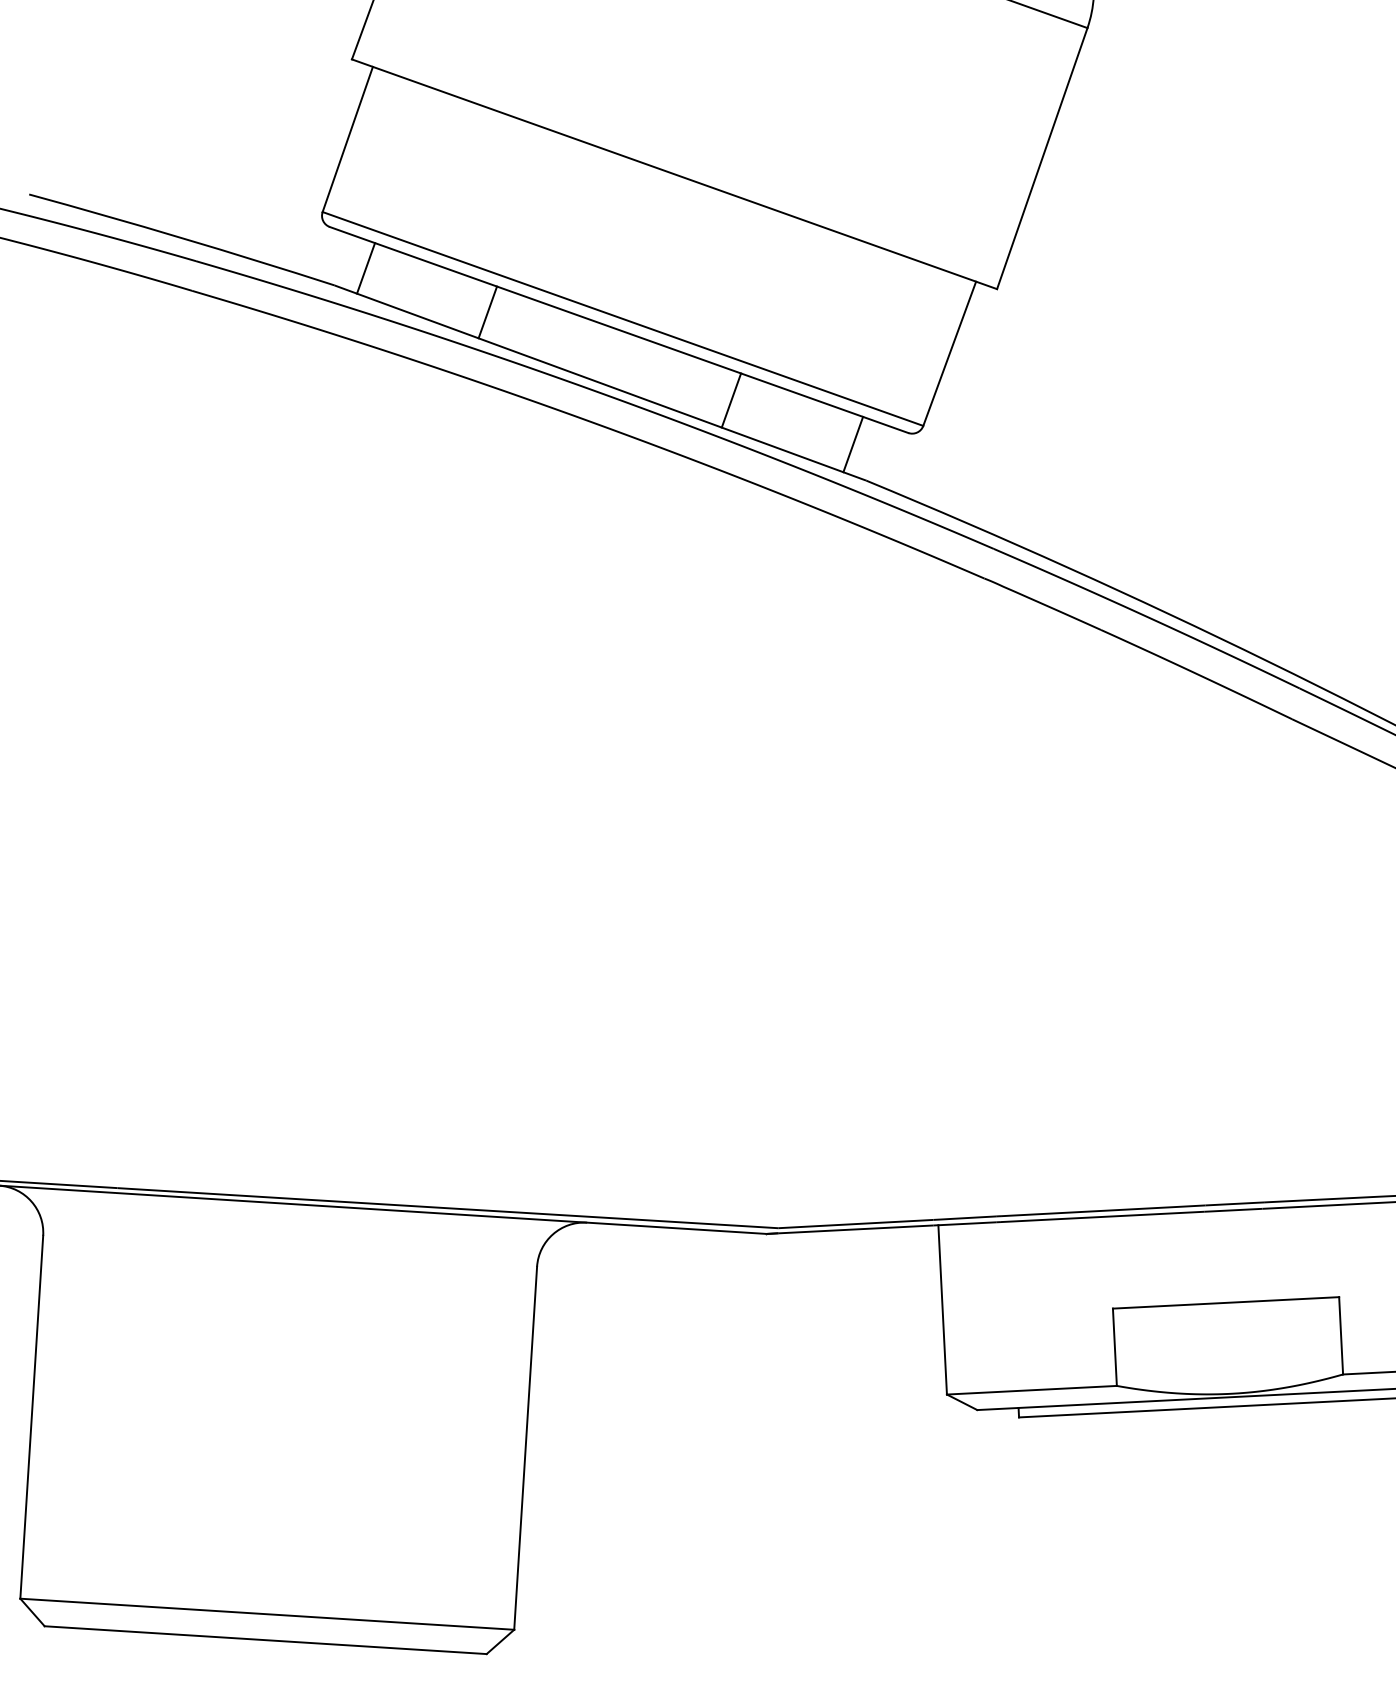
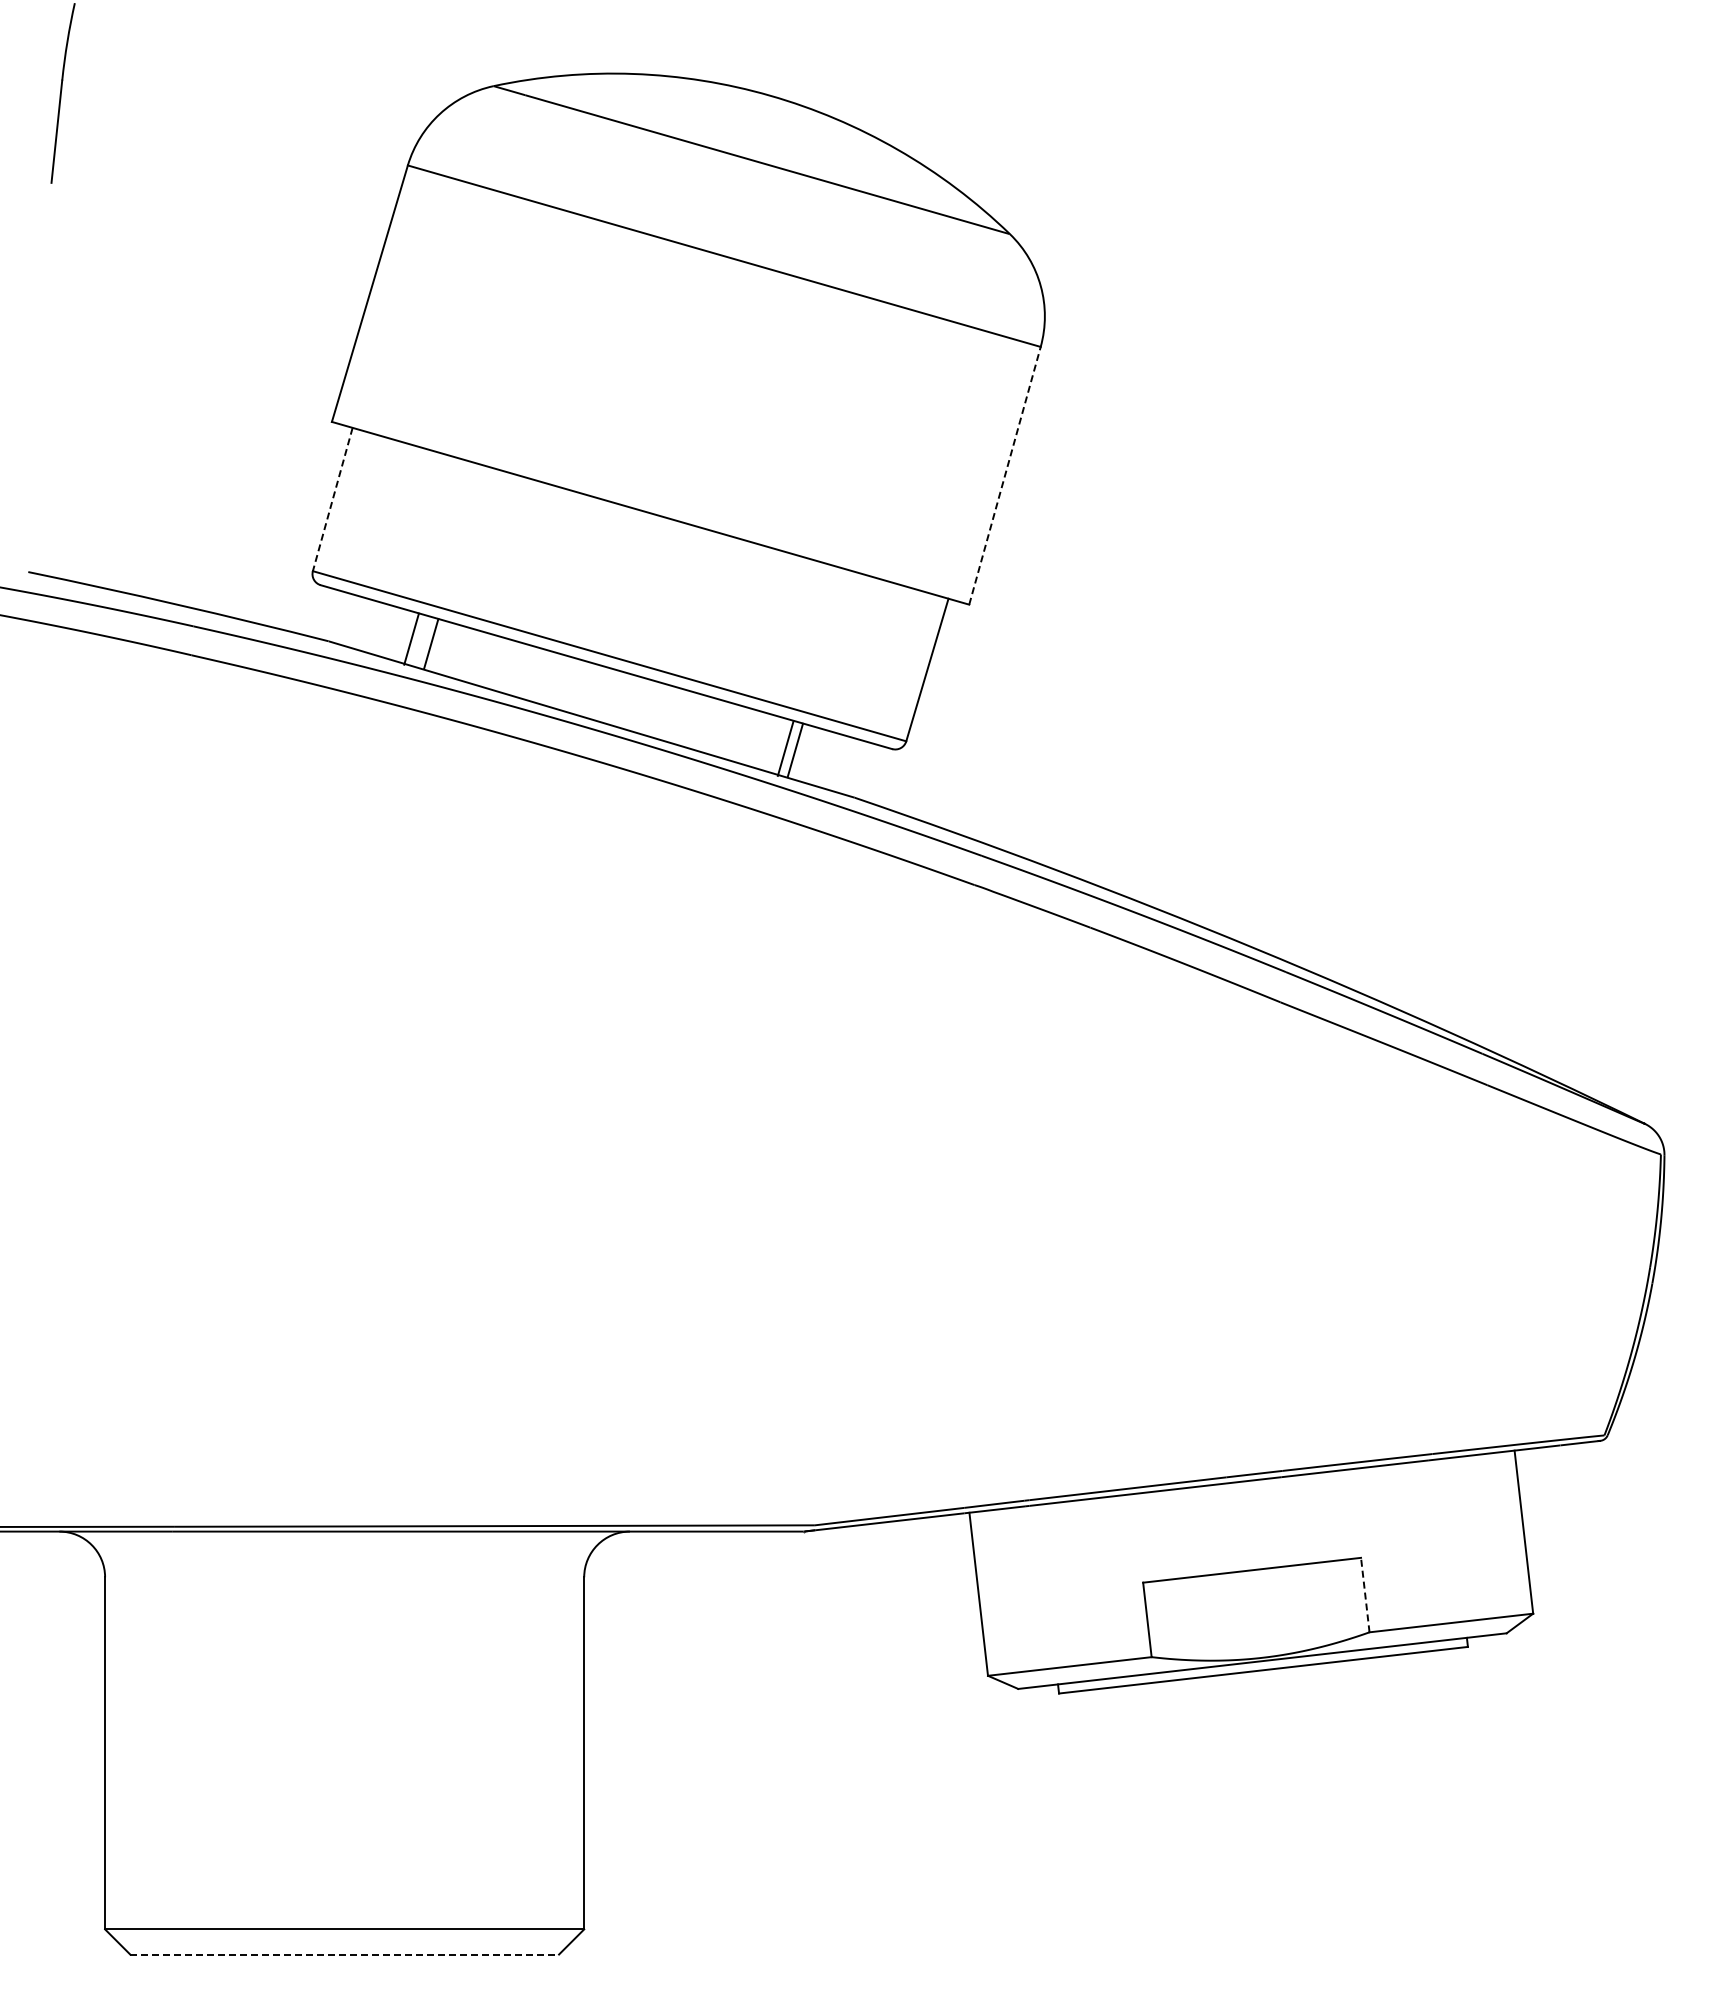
line: (347, 140) -> (332, 500), solid -> dashed
line: (1042, 158) -> (1005, 475), solid -> dashed
line: (366, 267) -> (431, 643), moved
line: (487, 311) -> (411, 638), moved
line: (731, 400) -> (795, 750), moved
line: (853, 444) -> (785, 748), moved
line: (1341, 1335) -> (1365, 1594), solid -> dashed
line: (266, 1640) -> (345, 1954), solid -> dashed

